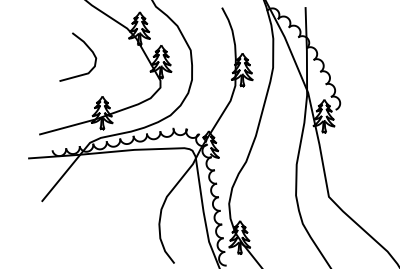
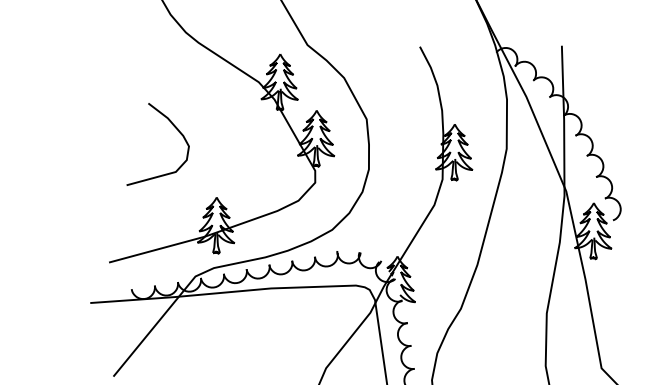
curve: (87, 47) -> (174, 128), moved

